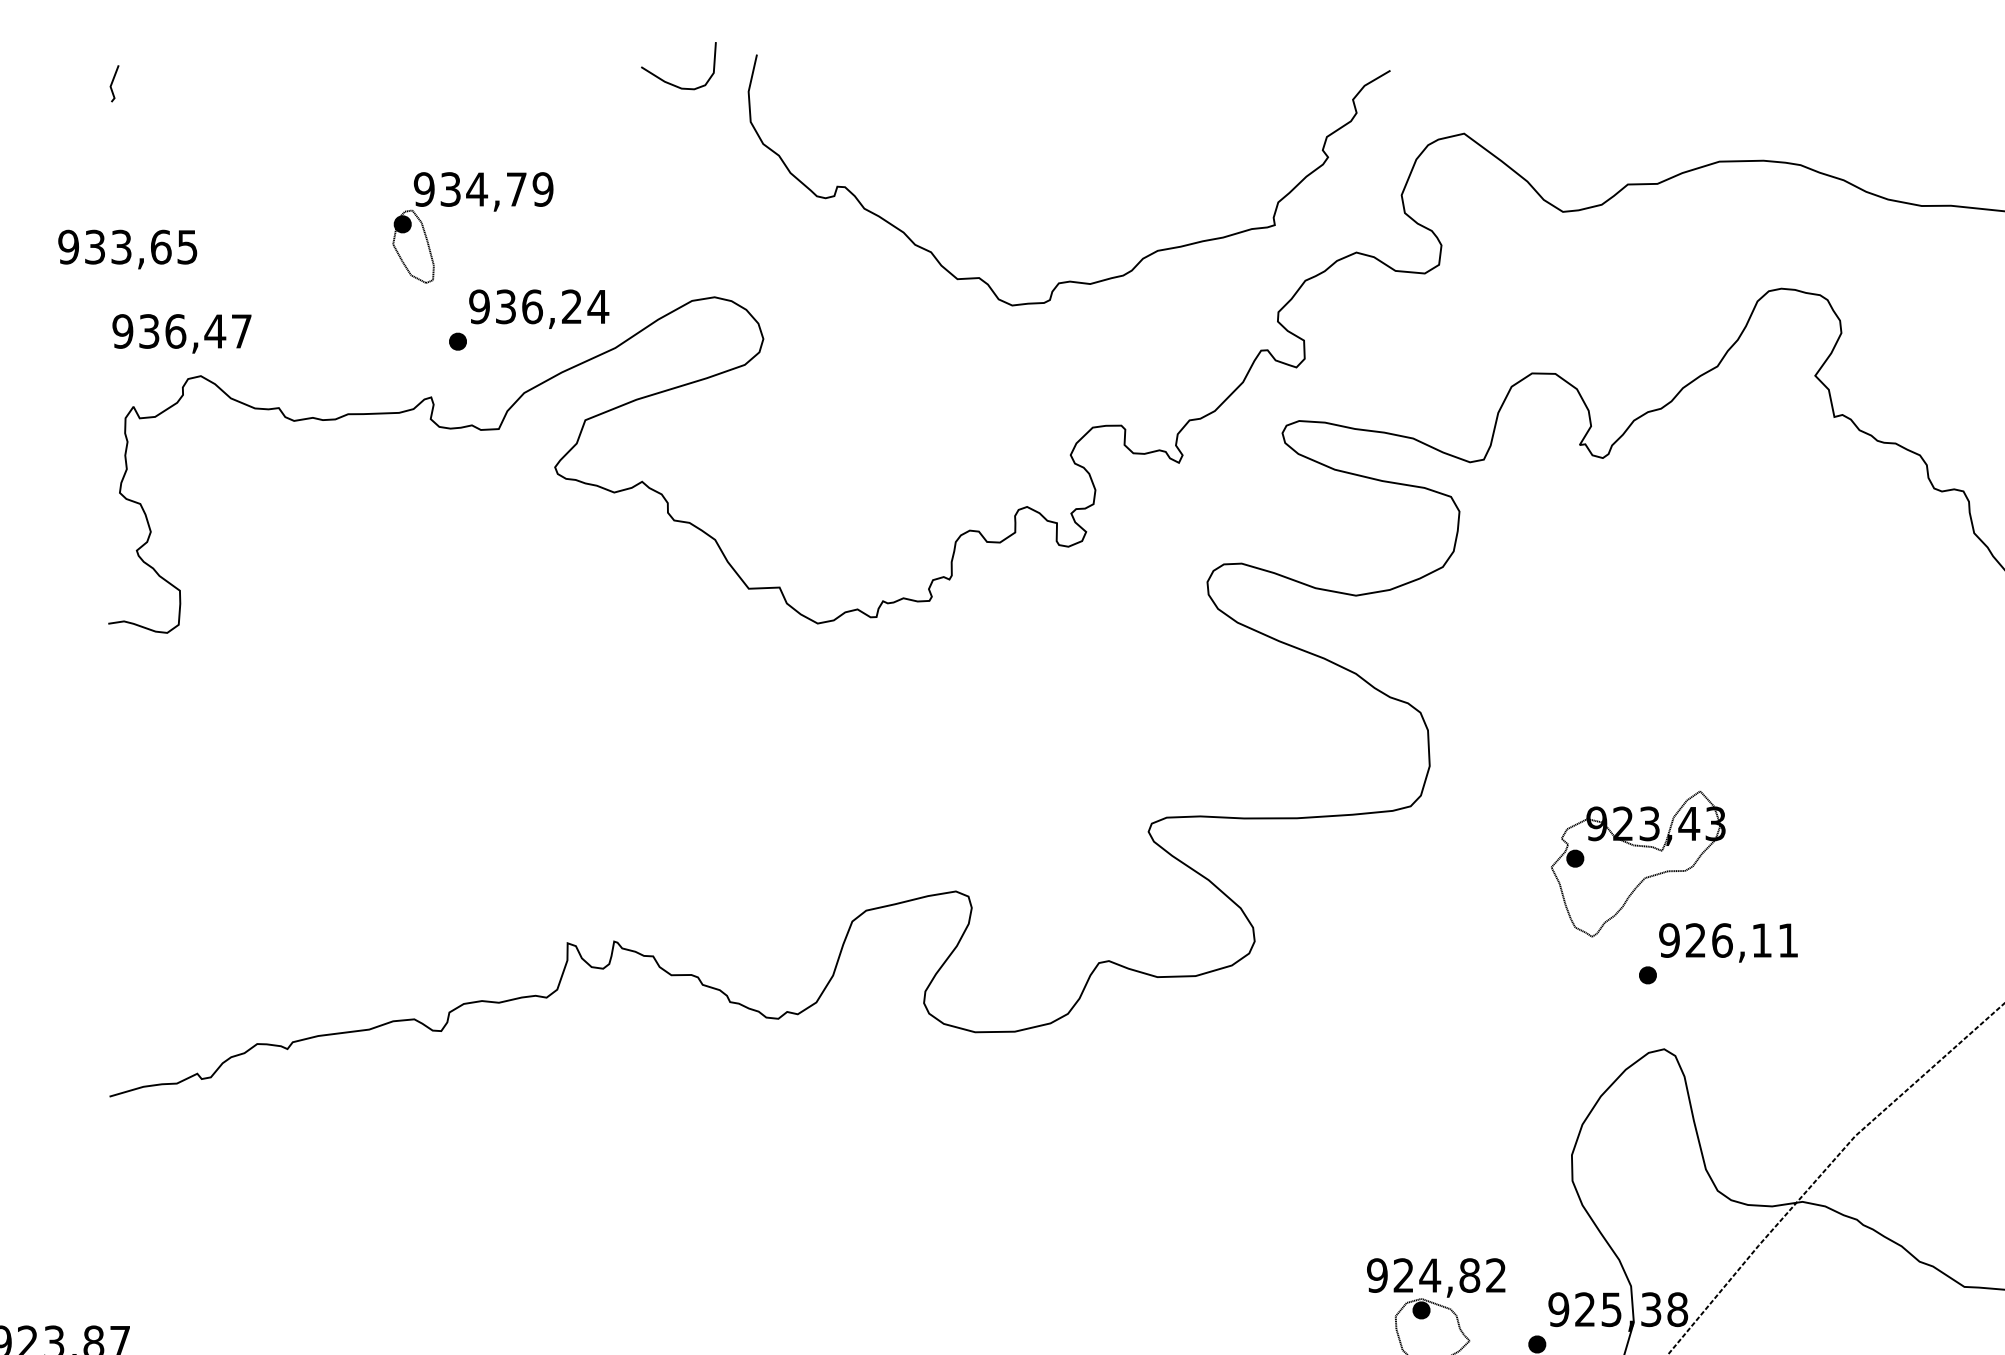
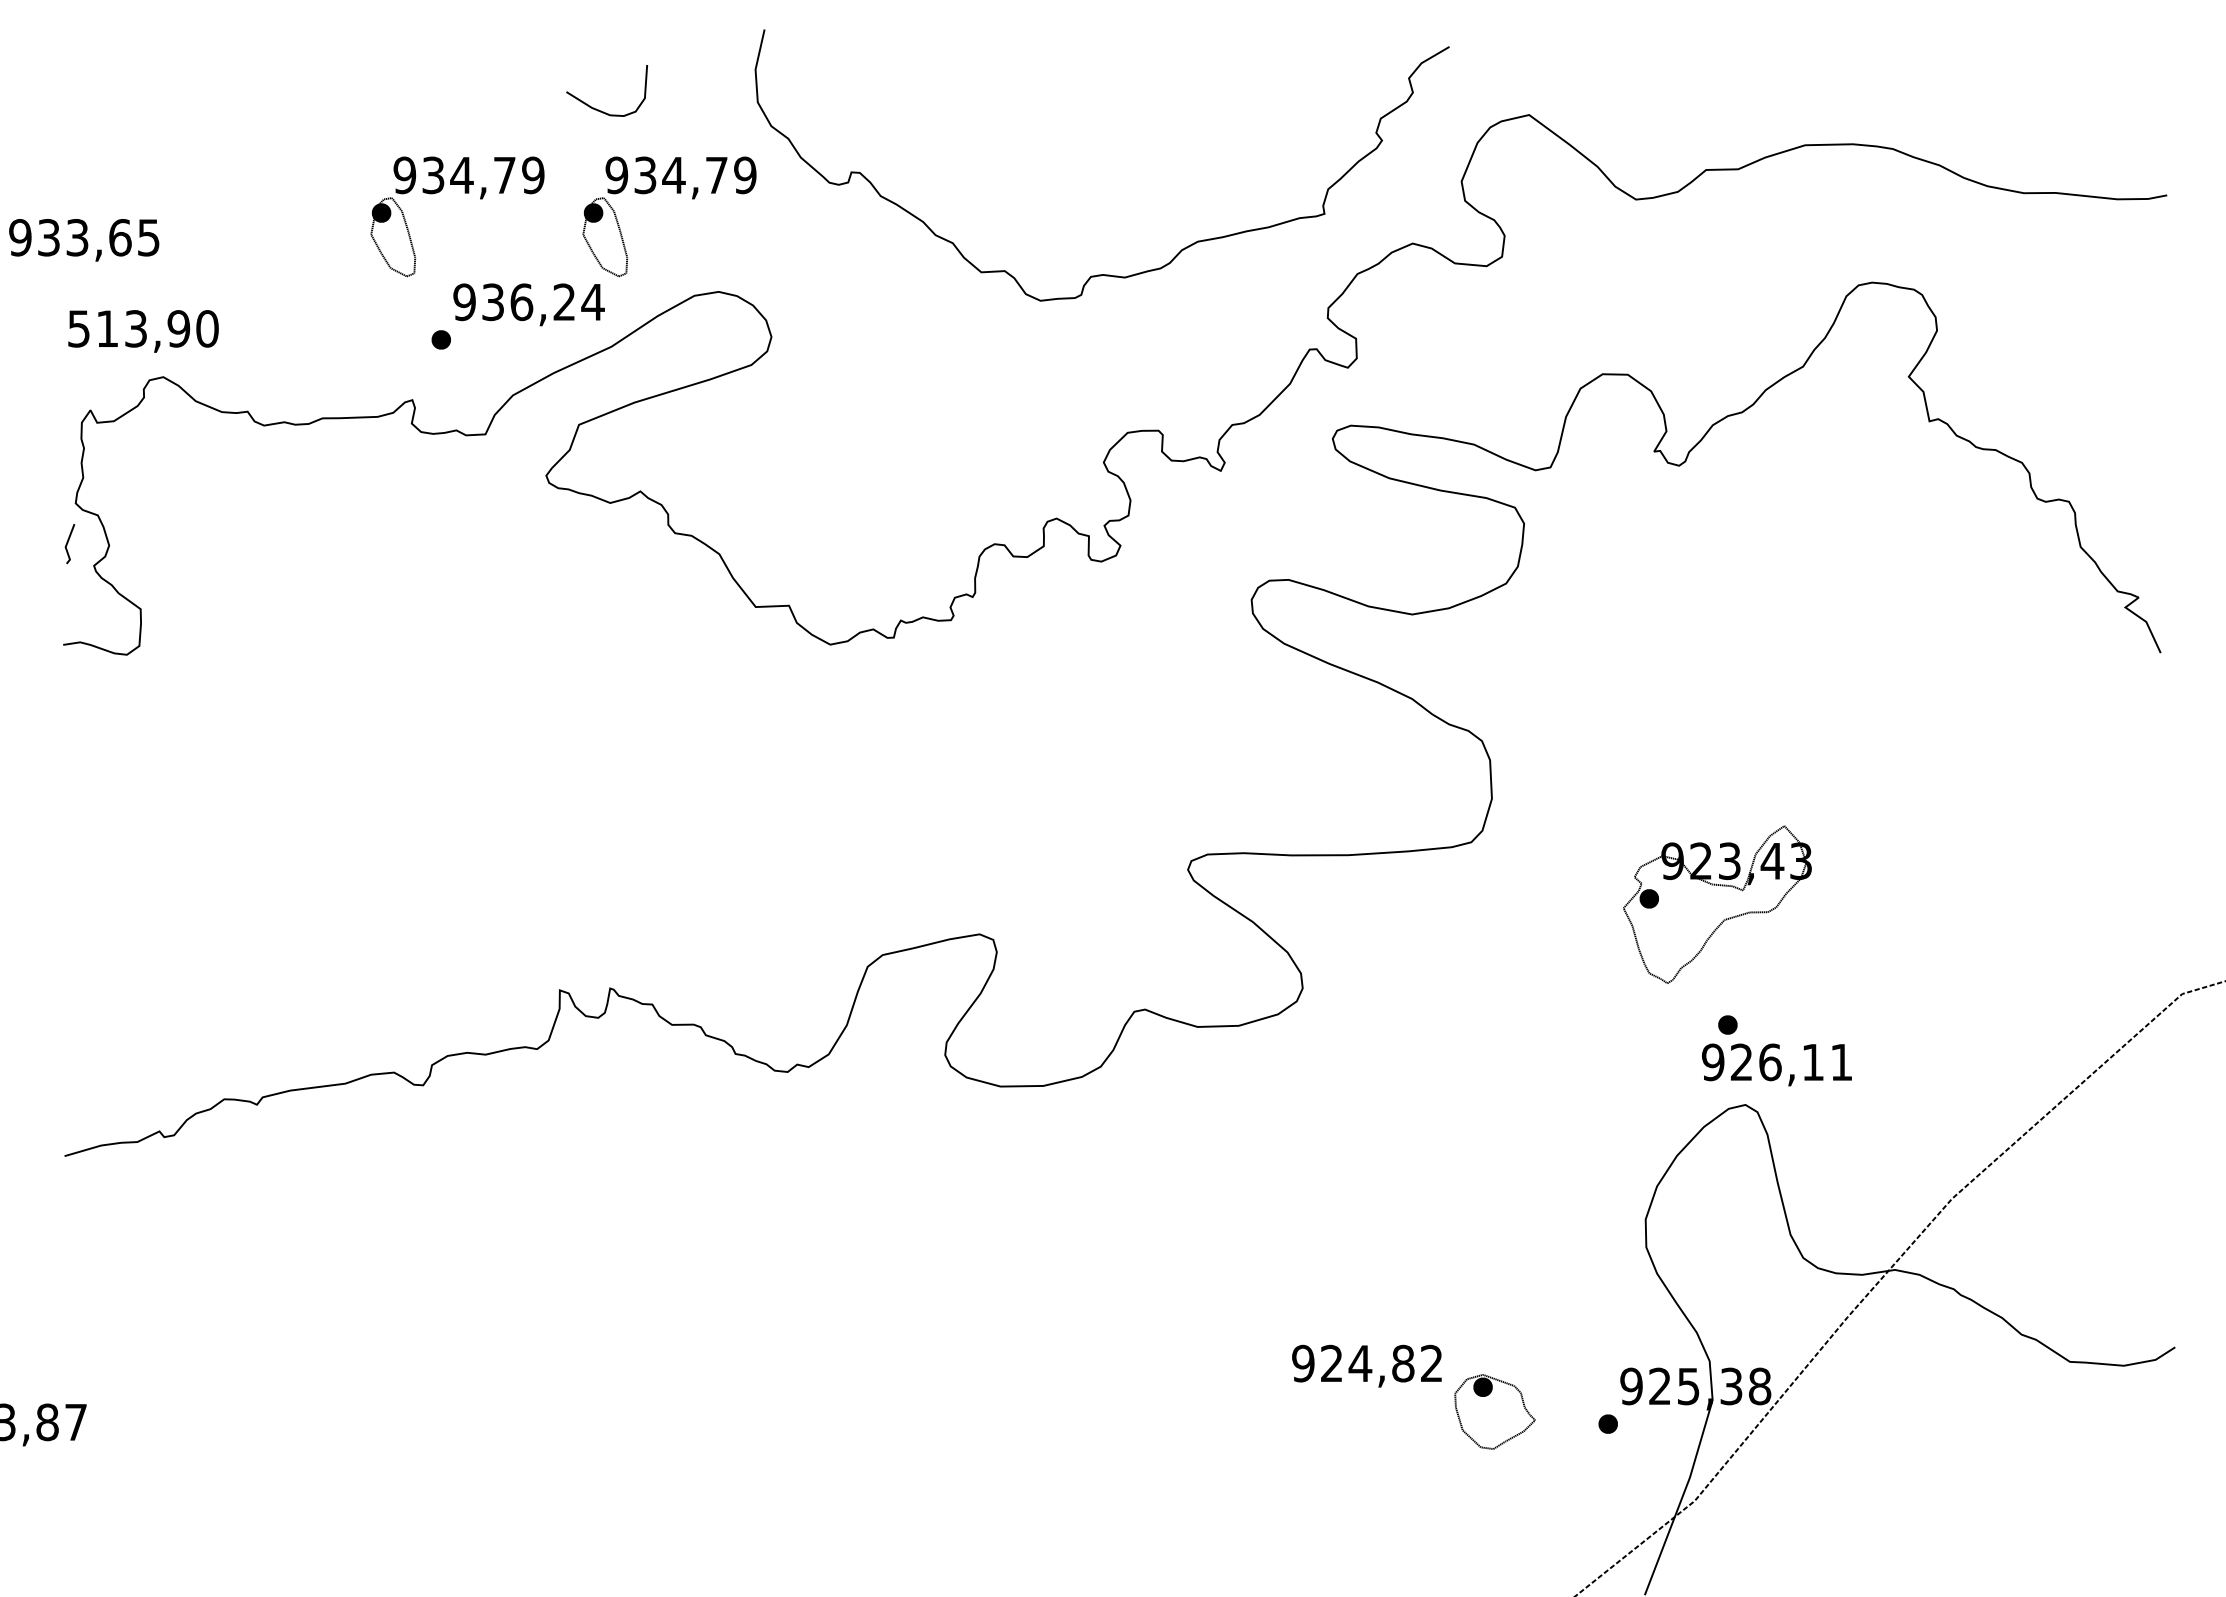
line: (113, 83) -> (68, 543), moved
curve: (673, 84) -> (601, 110), moved
part: (676, 206) -> (677, 193), added
text: (181, 331) -> (142, 328), 936,47 -> 513,90
text: (1728, 942) -> (1776, 1064), moved
text: (1435, 1277) -> (1366, 1365), moved

